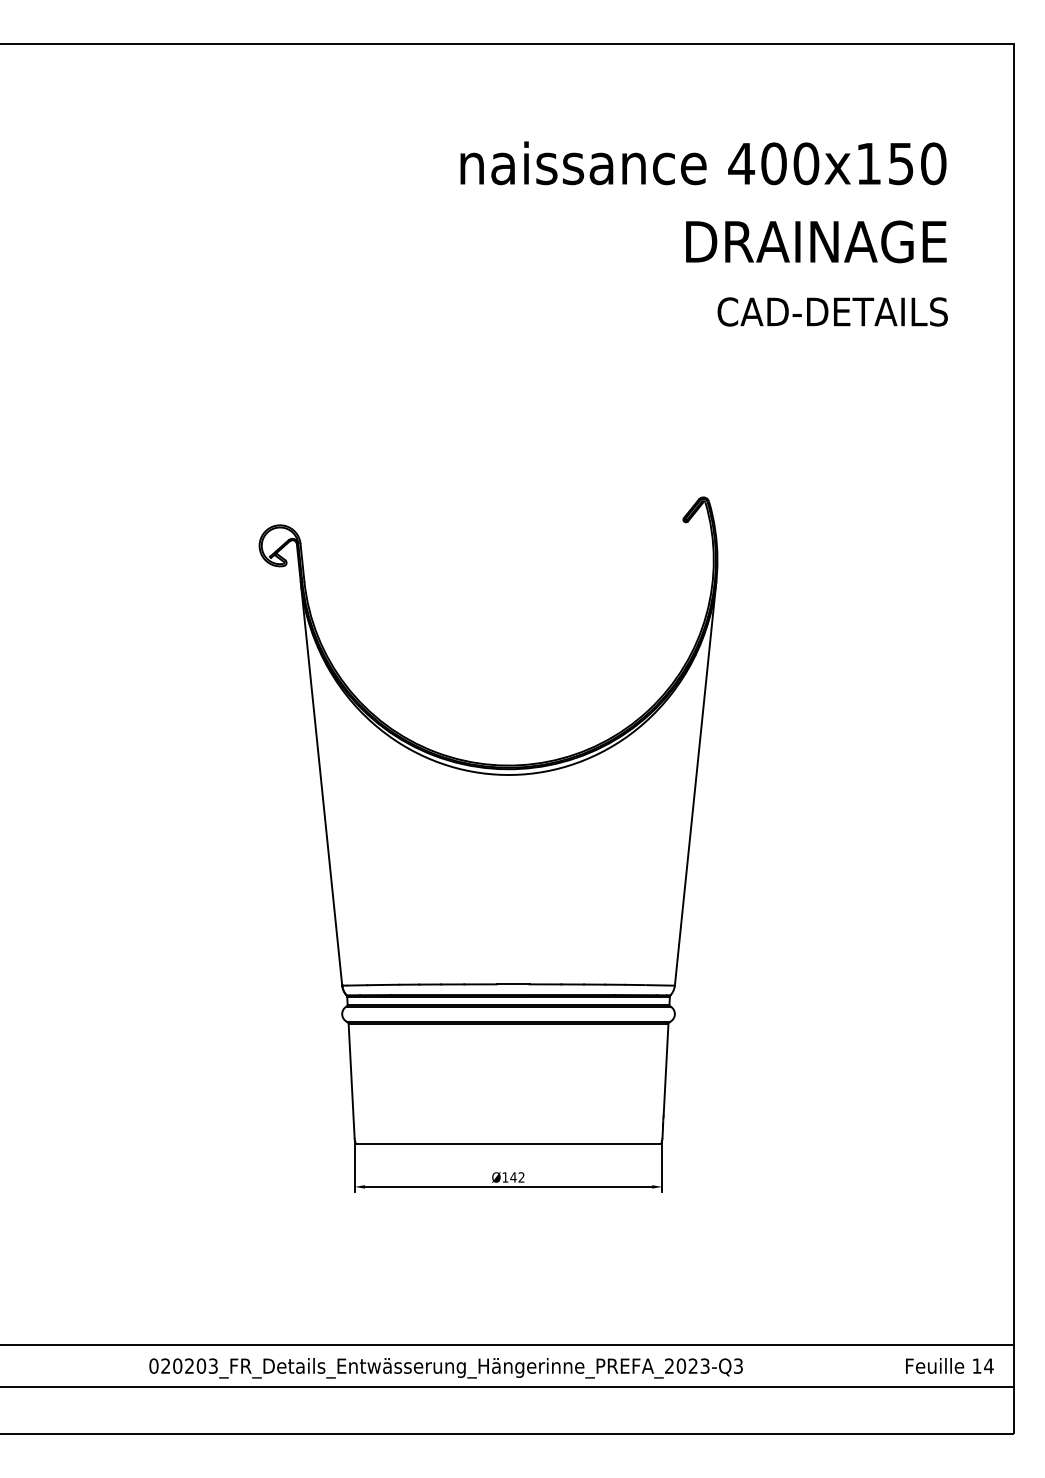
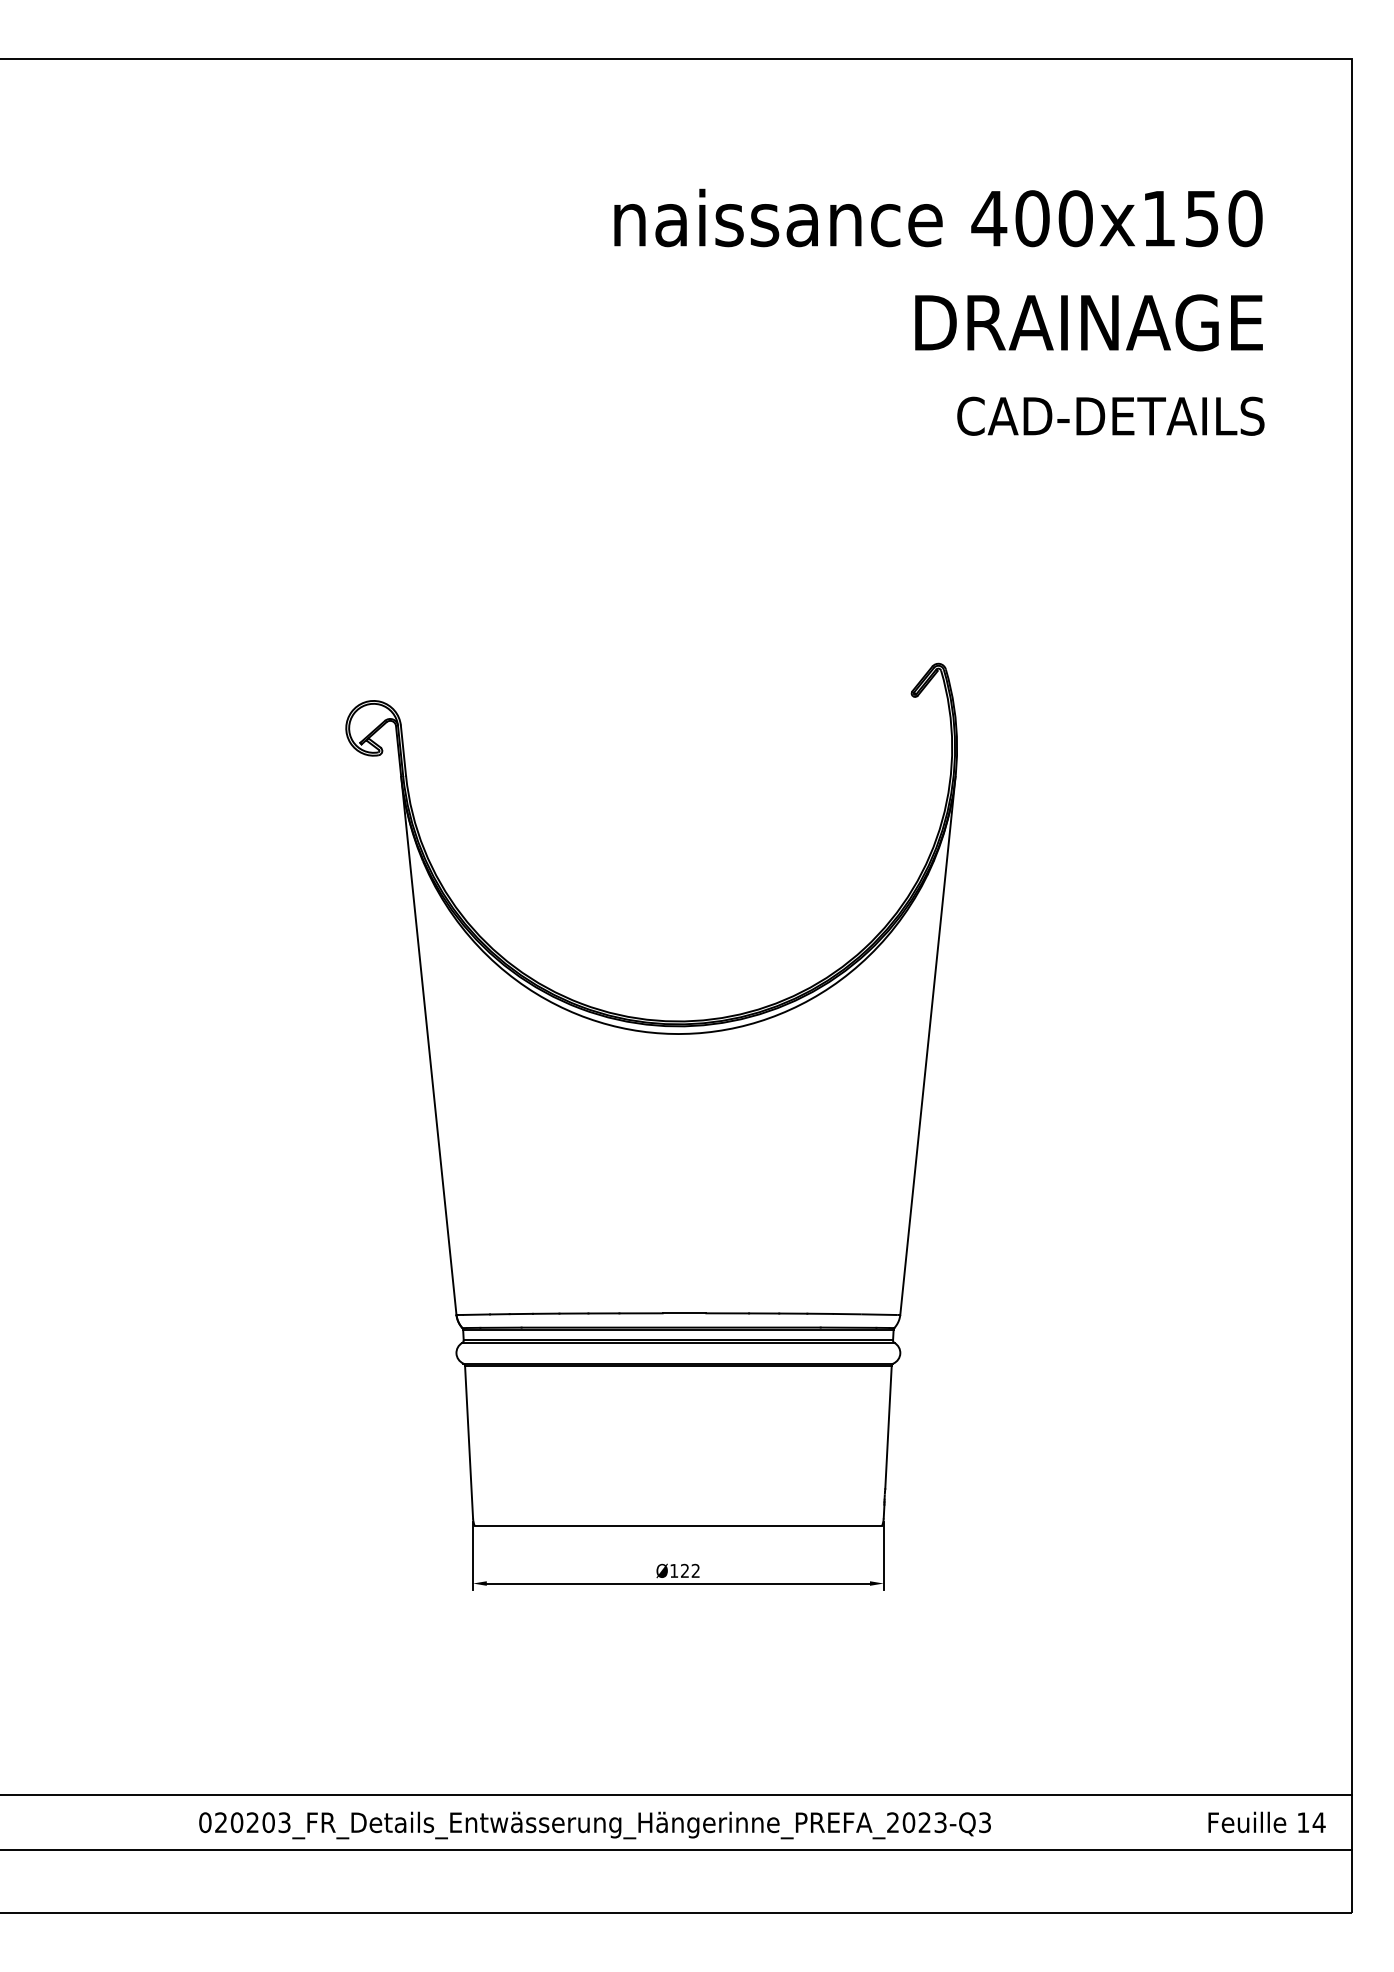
text: (513, 1177) -> (684, 1570), Ø142 -> Ø122

